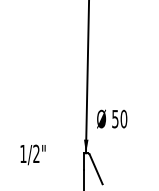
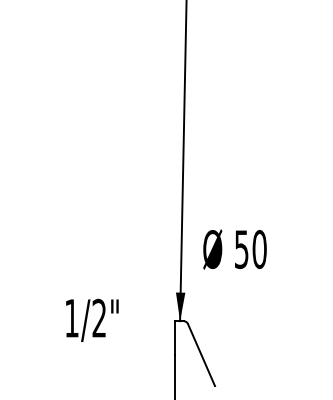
text: (32, 154) -> (91, 319), moved

